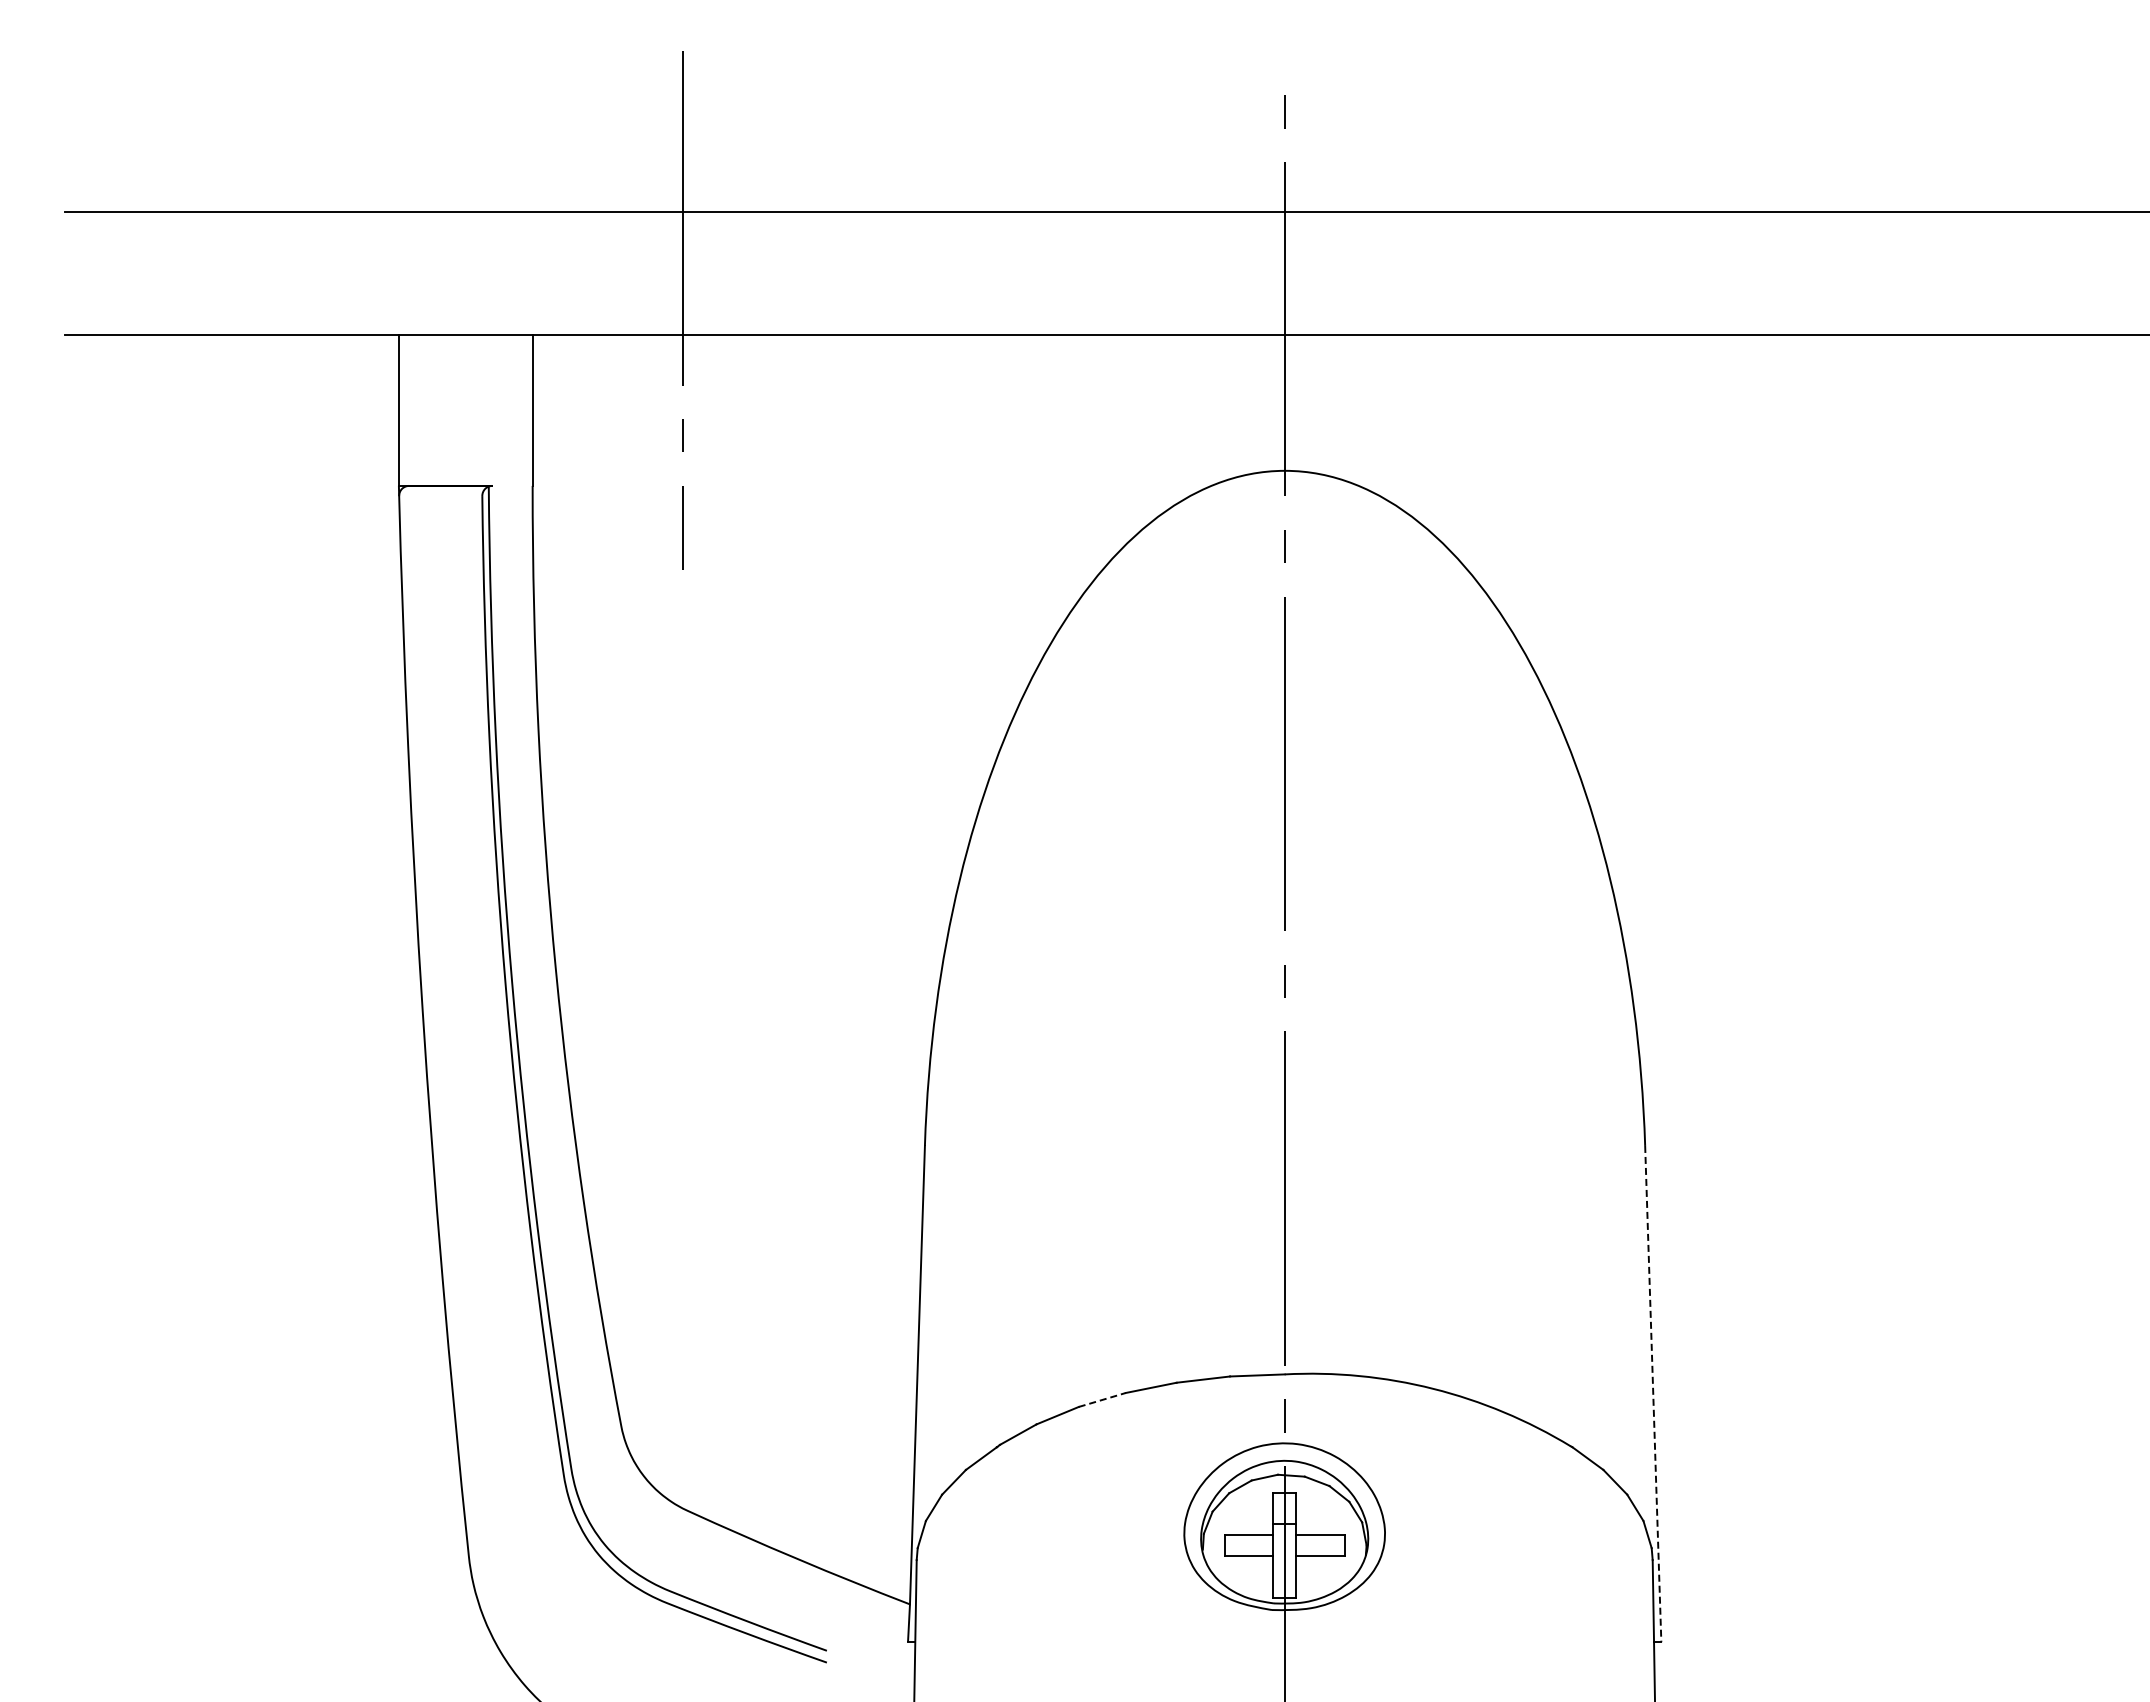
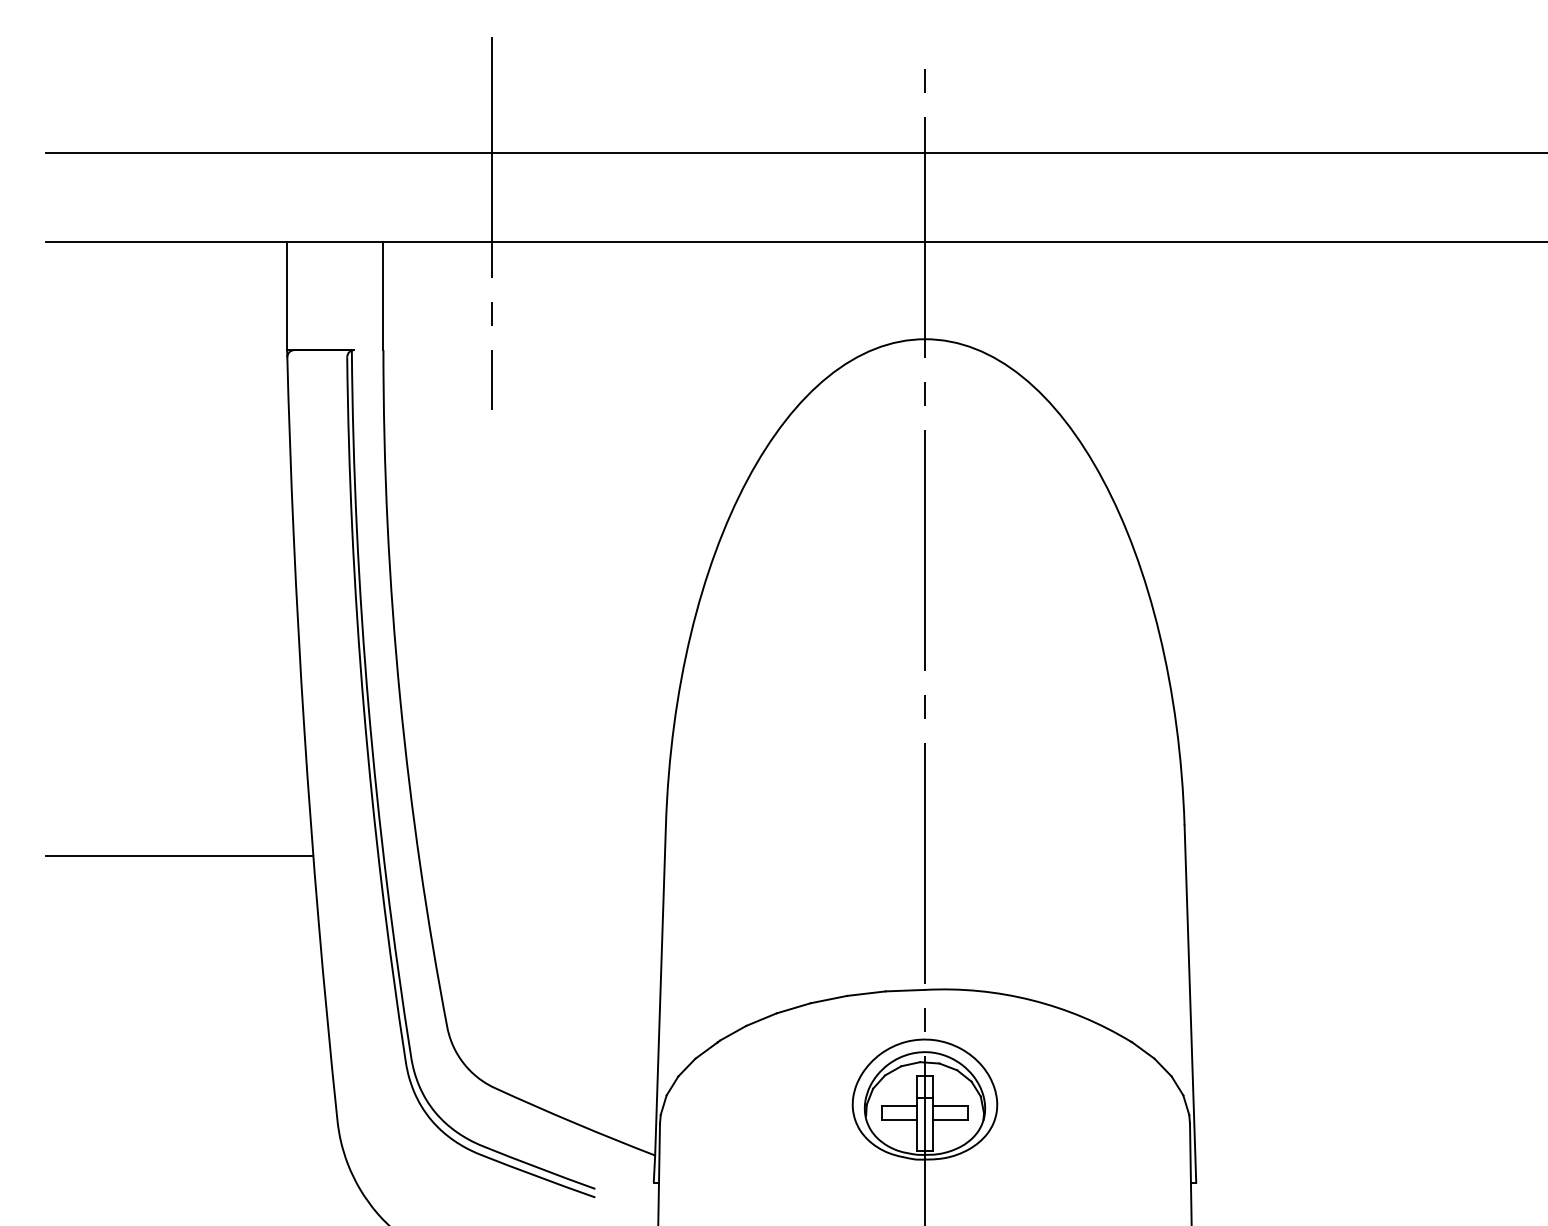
line: (249, 1188) -> (179, 856), added
line: (1653, 1394) -> (1190, 1004), dashed -> solid
line: (1102, 1399) -> (793, 1007), dashed -> solid

